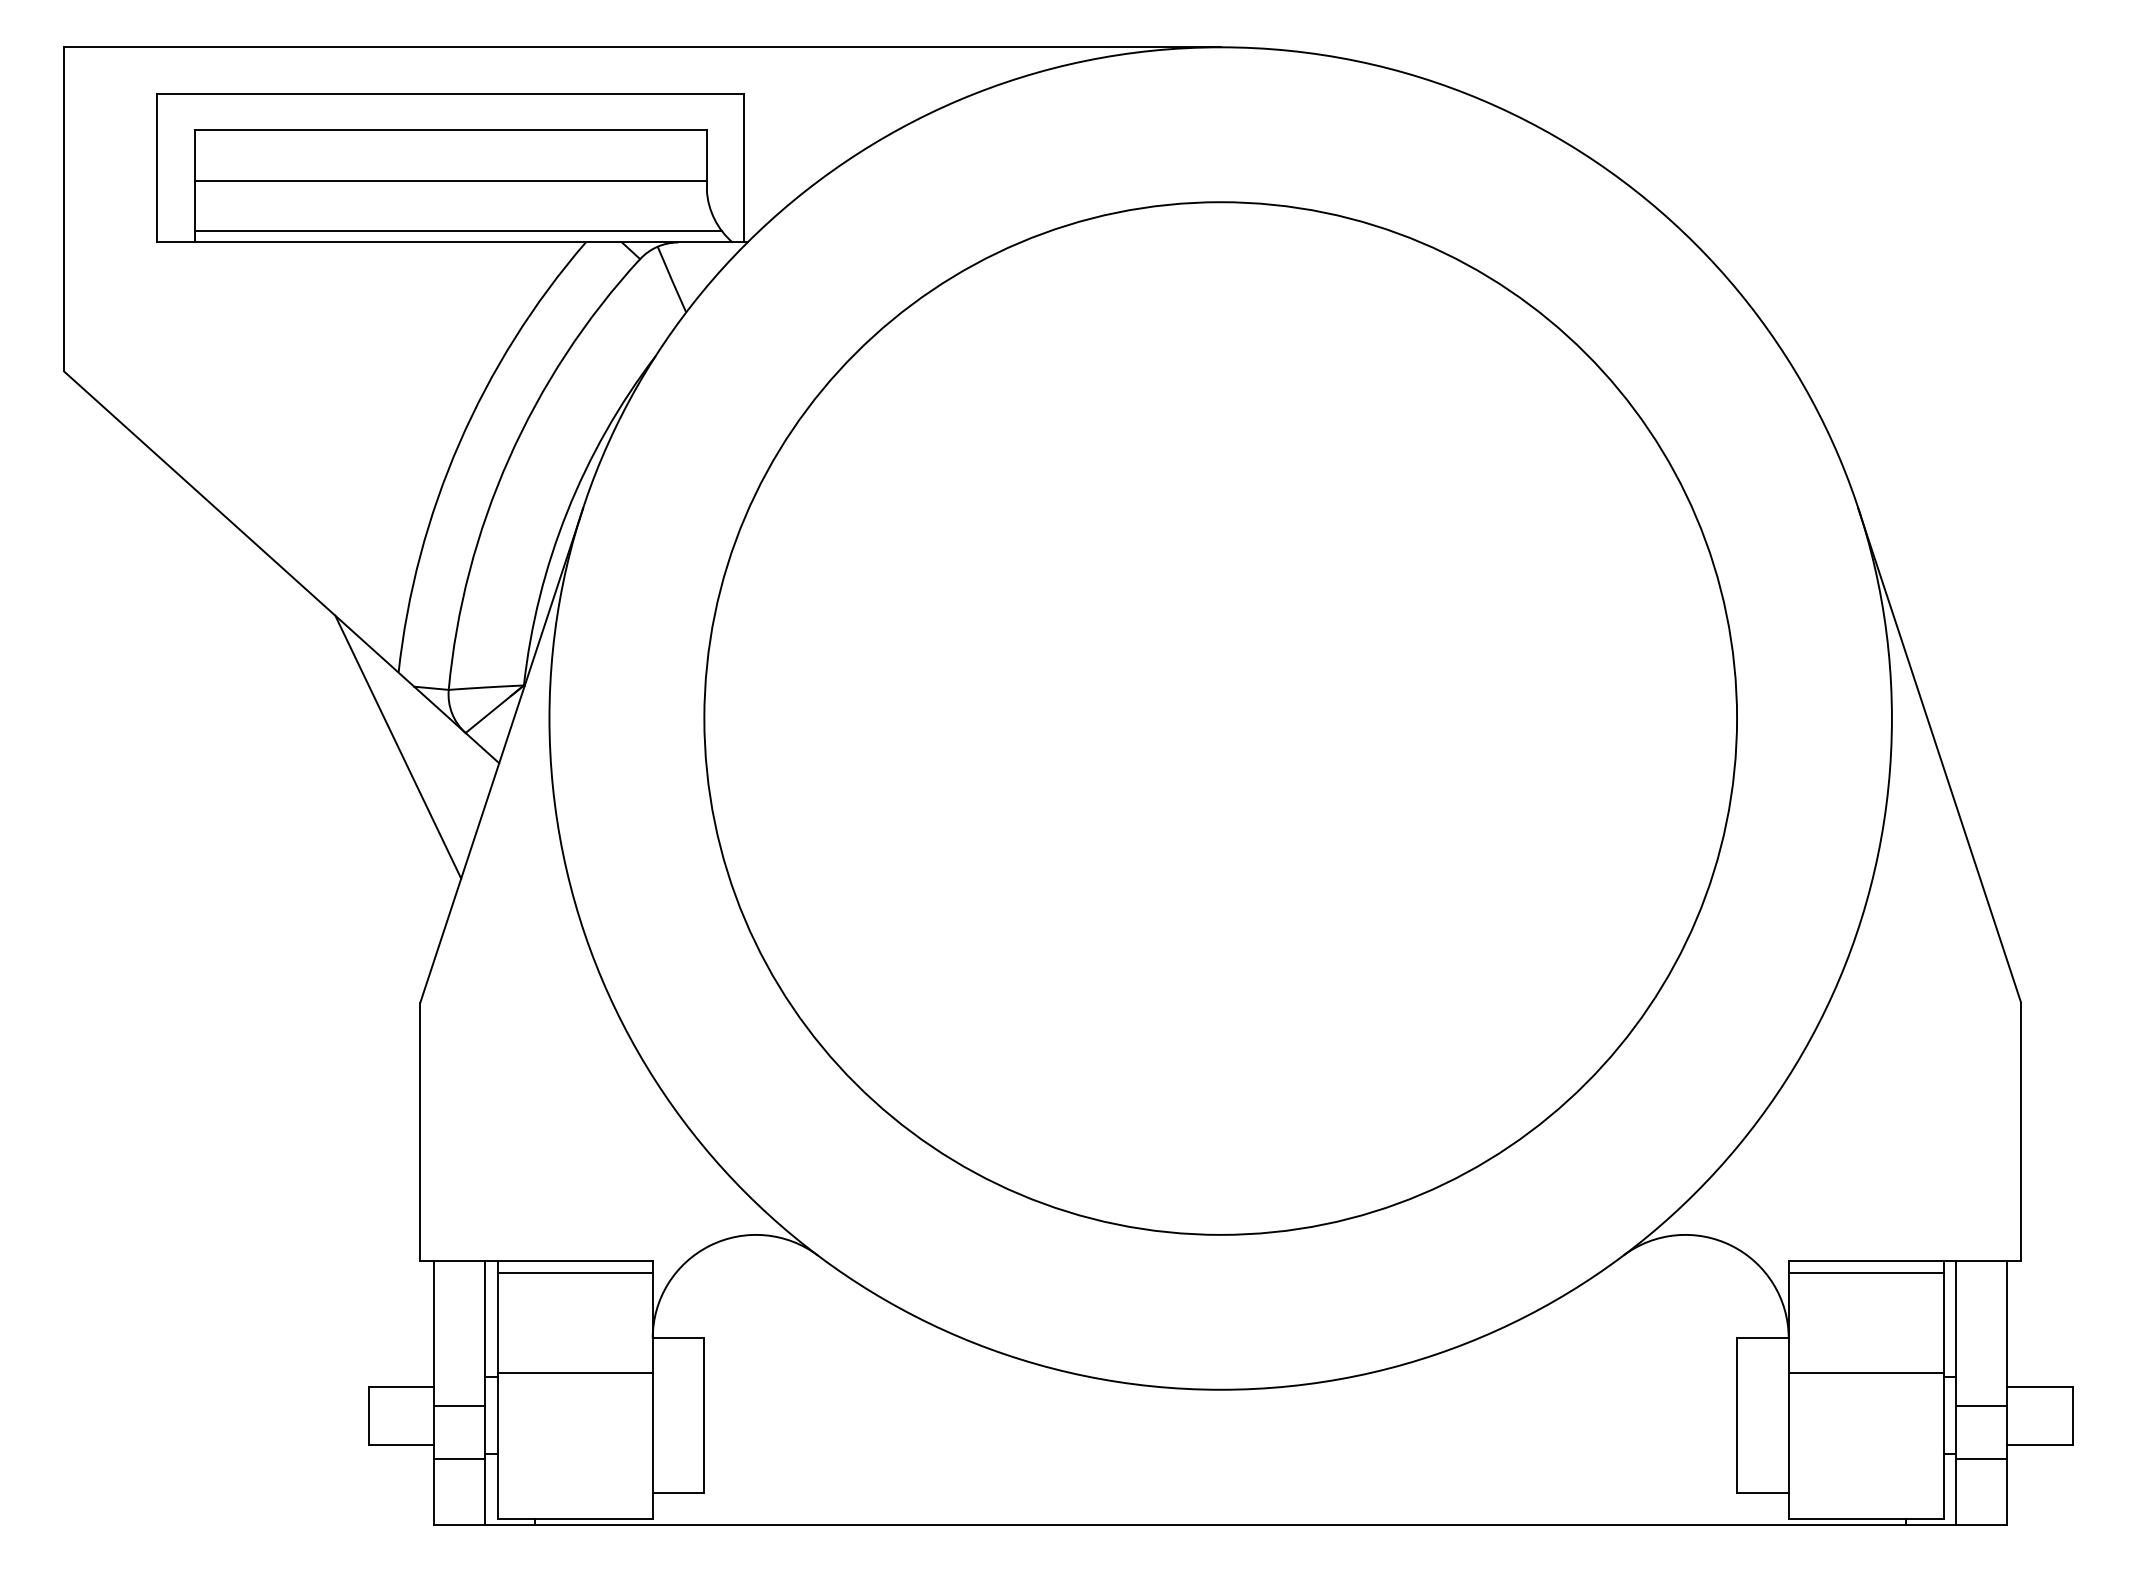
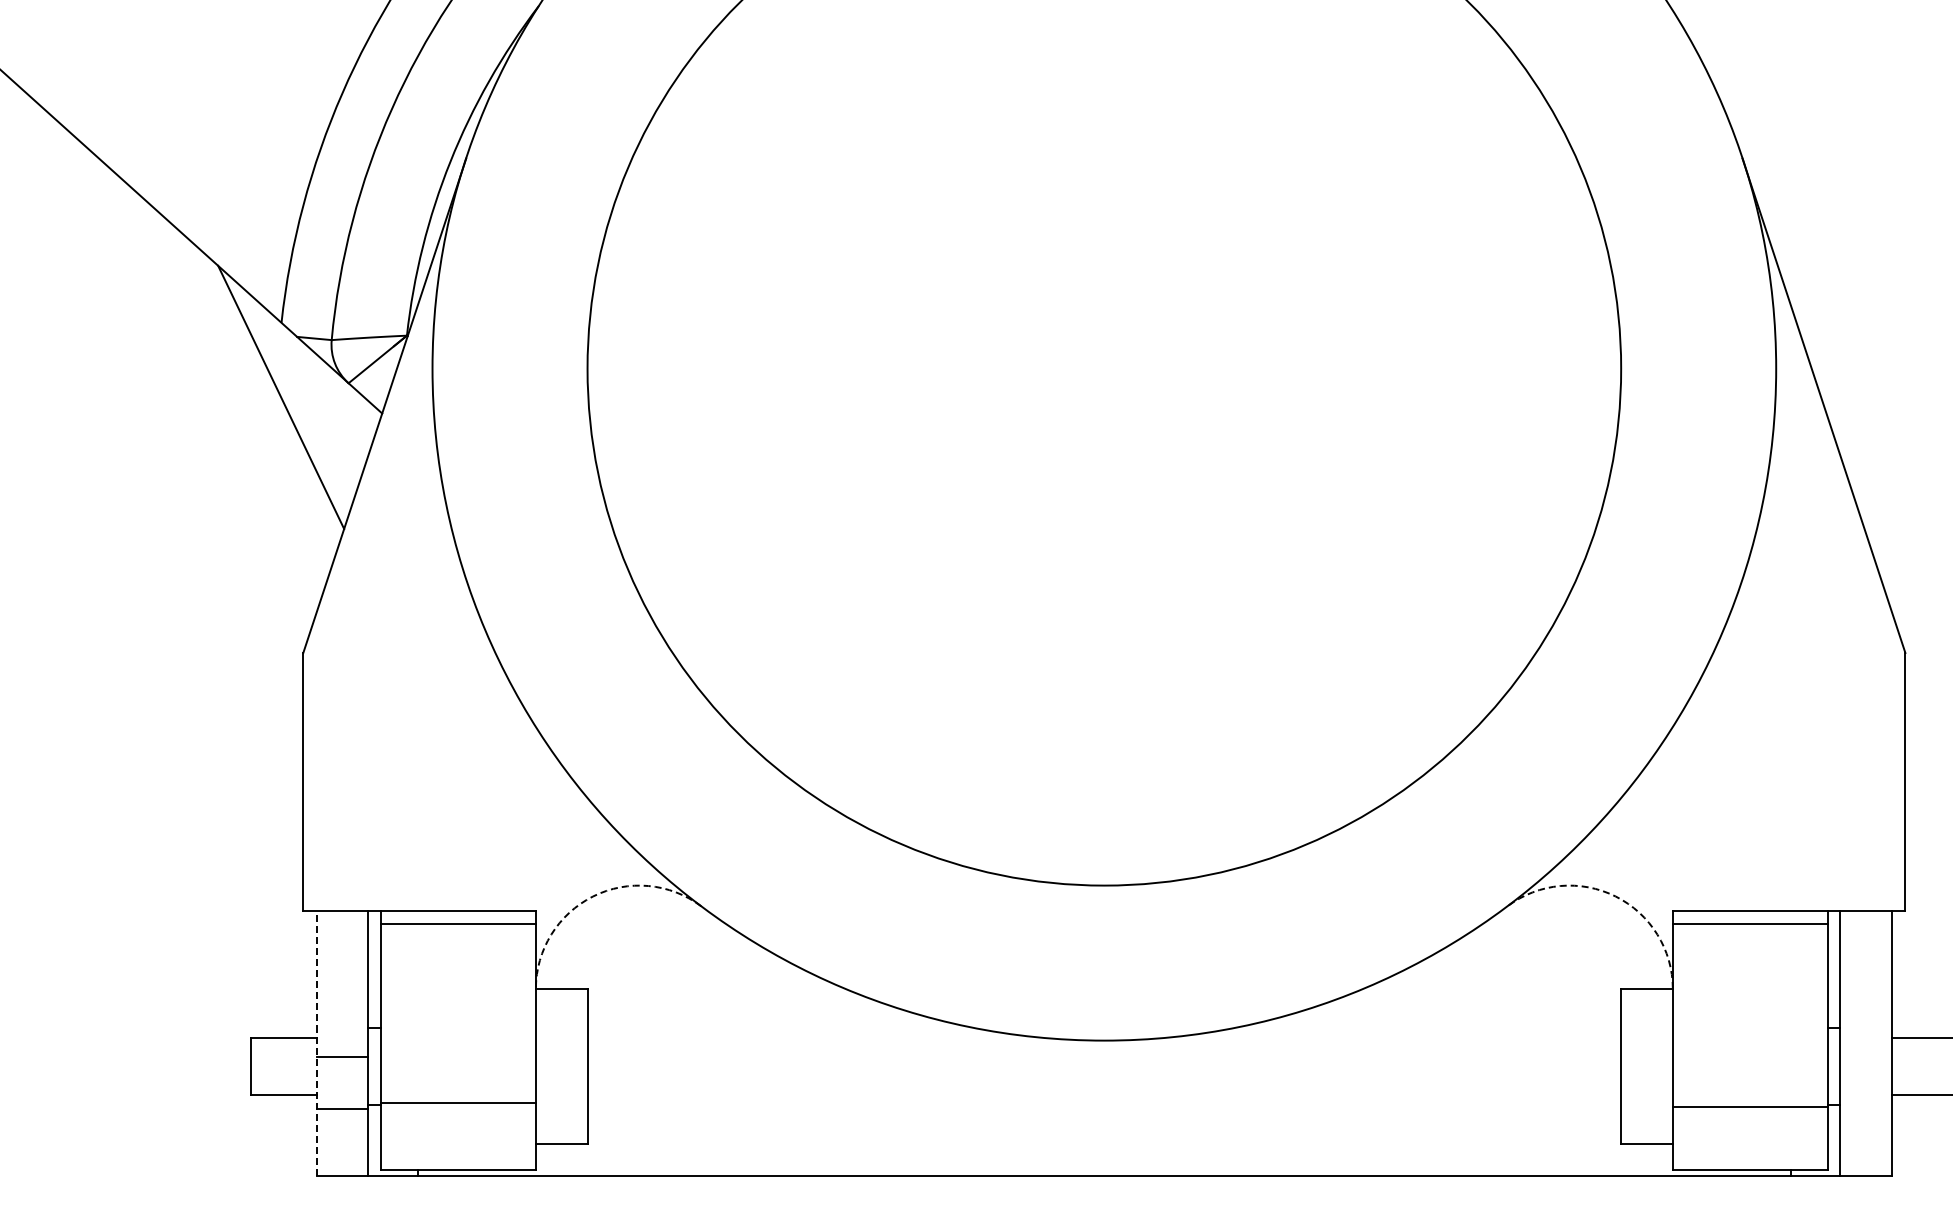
arc: (709, 1245) -> (592, 896), solid -> dashed
arc: (1731, 1245) -> (1615, 896), solid -> dashed
line: (574, 1373) -> (457, 1103), moved
line: (1865, 1373) -> (1749, 1107), moved
line: (434, 1392) -> (317, 1043), solid -> dashed
line: (1981, 1406) -> (1865, 1057), removed
line: (1981, 1458) -> (1865, 1109), removed

